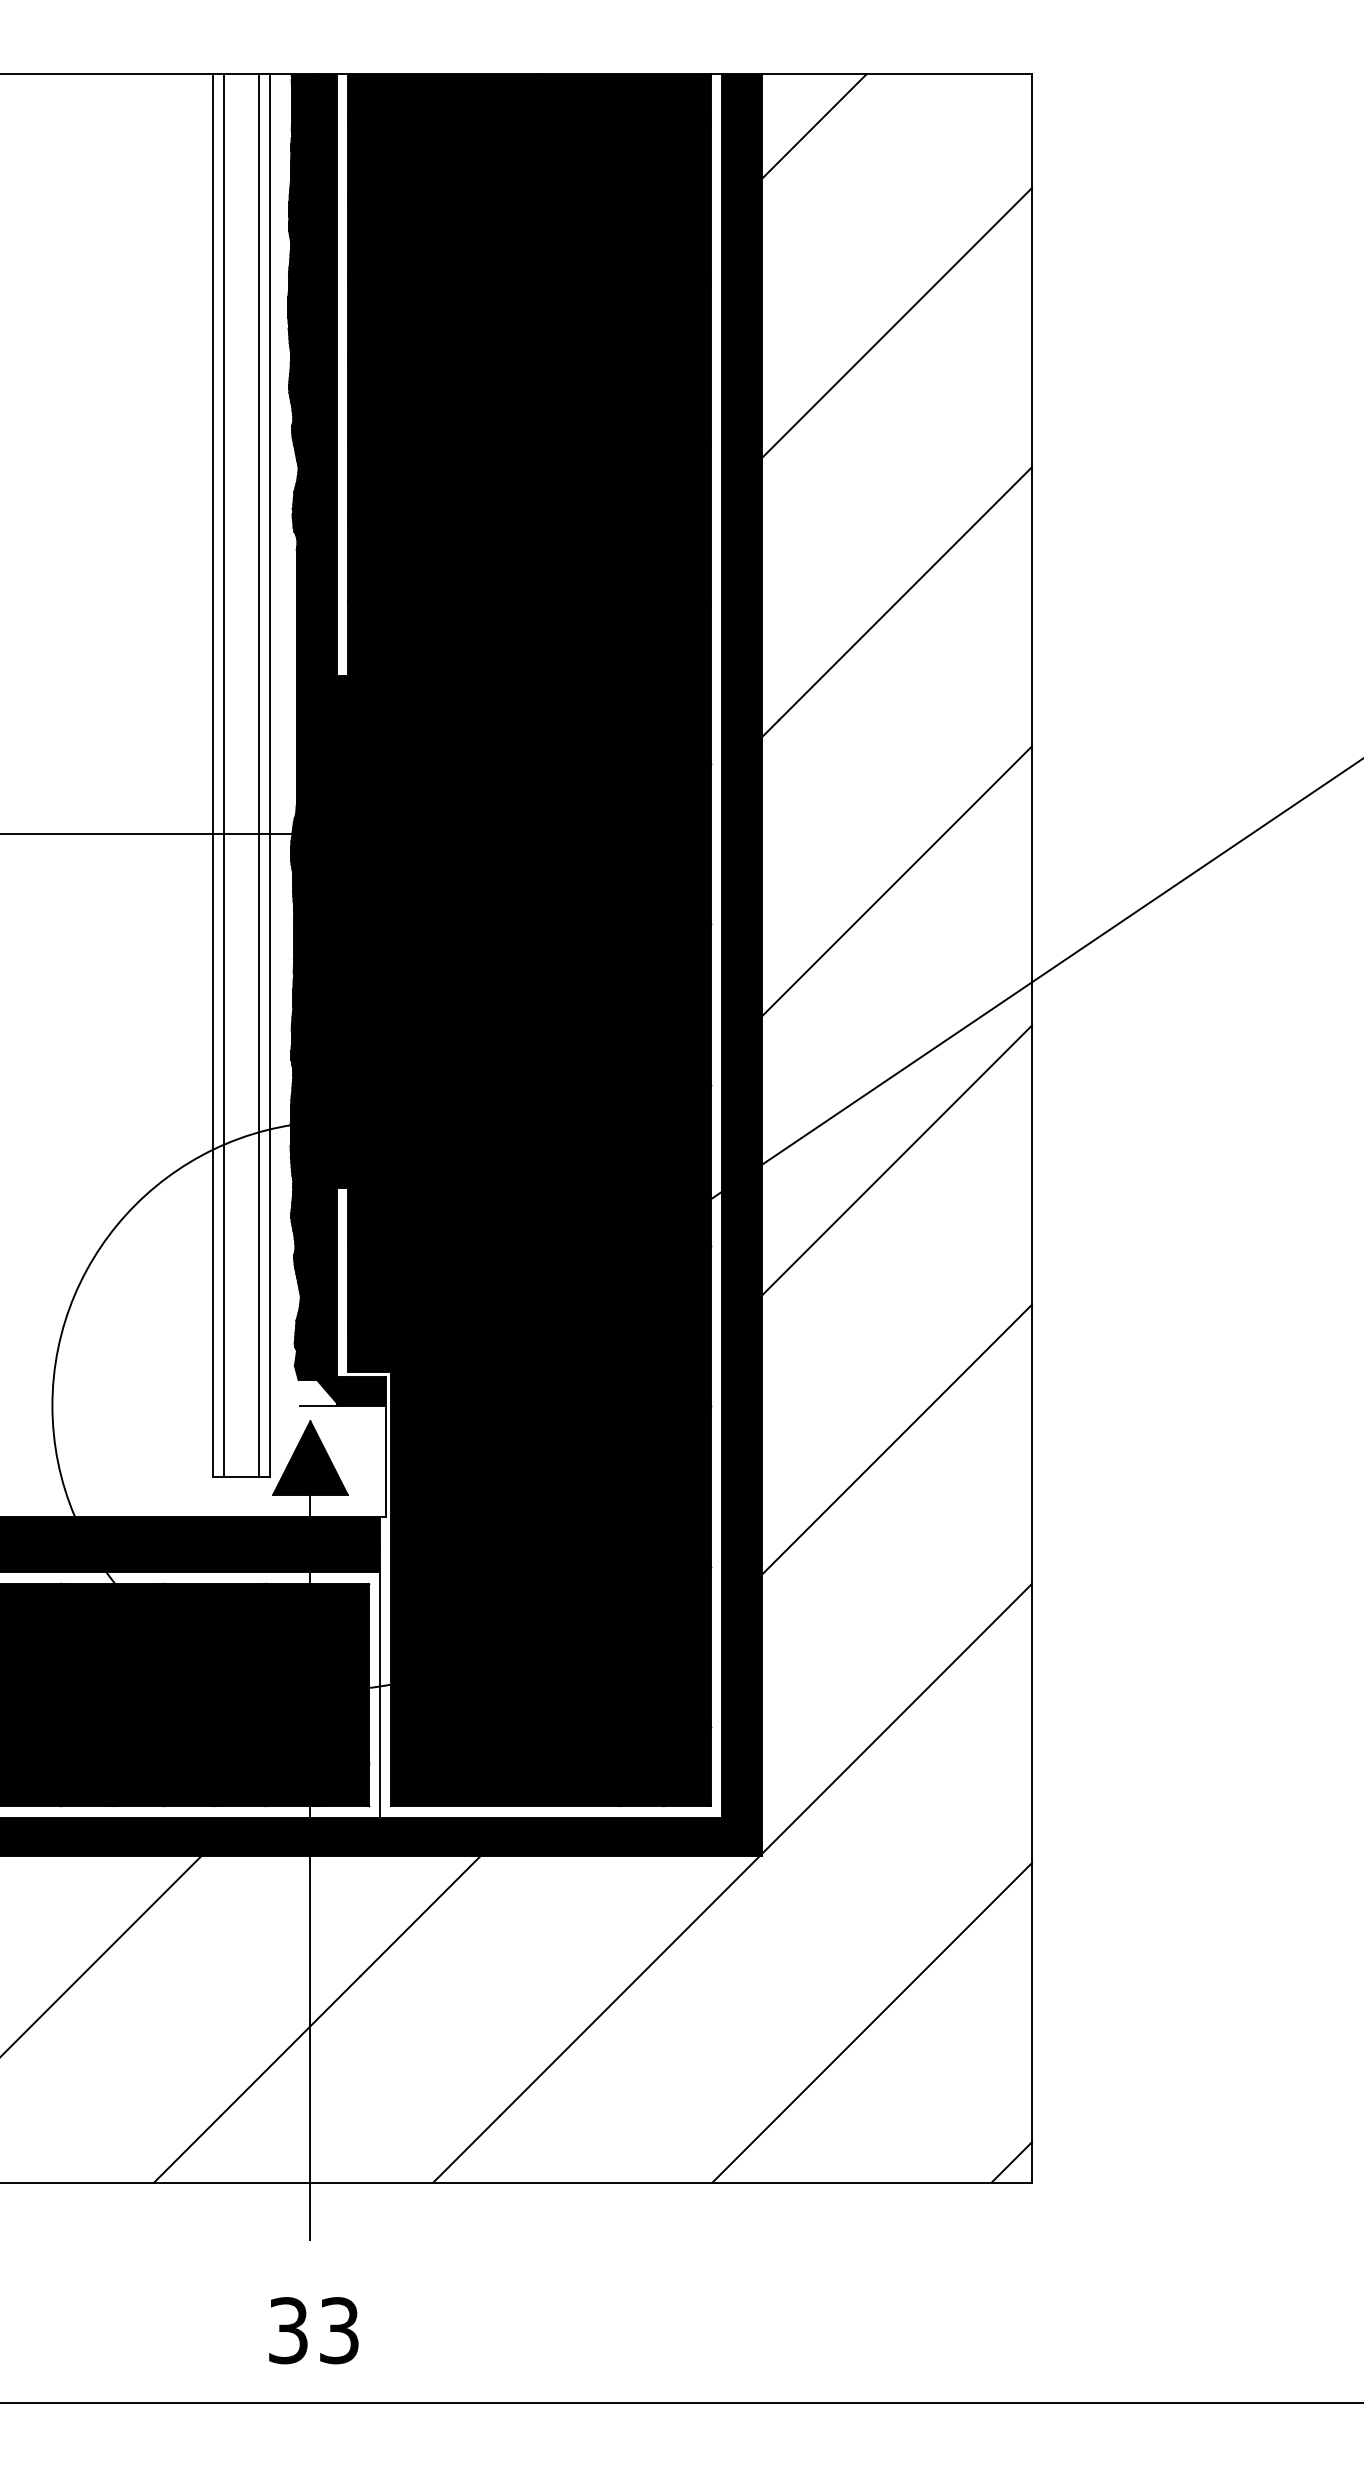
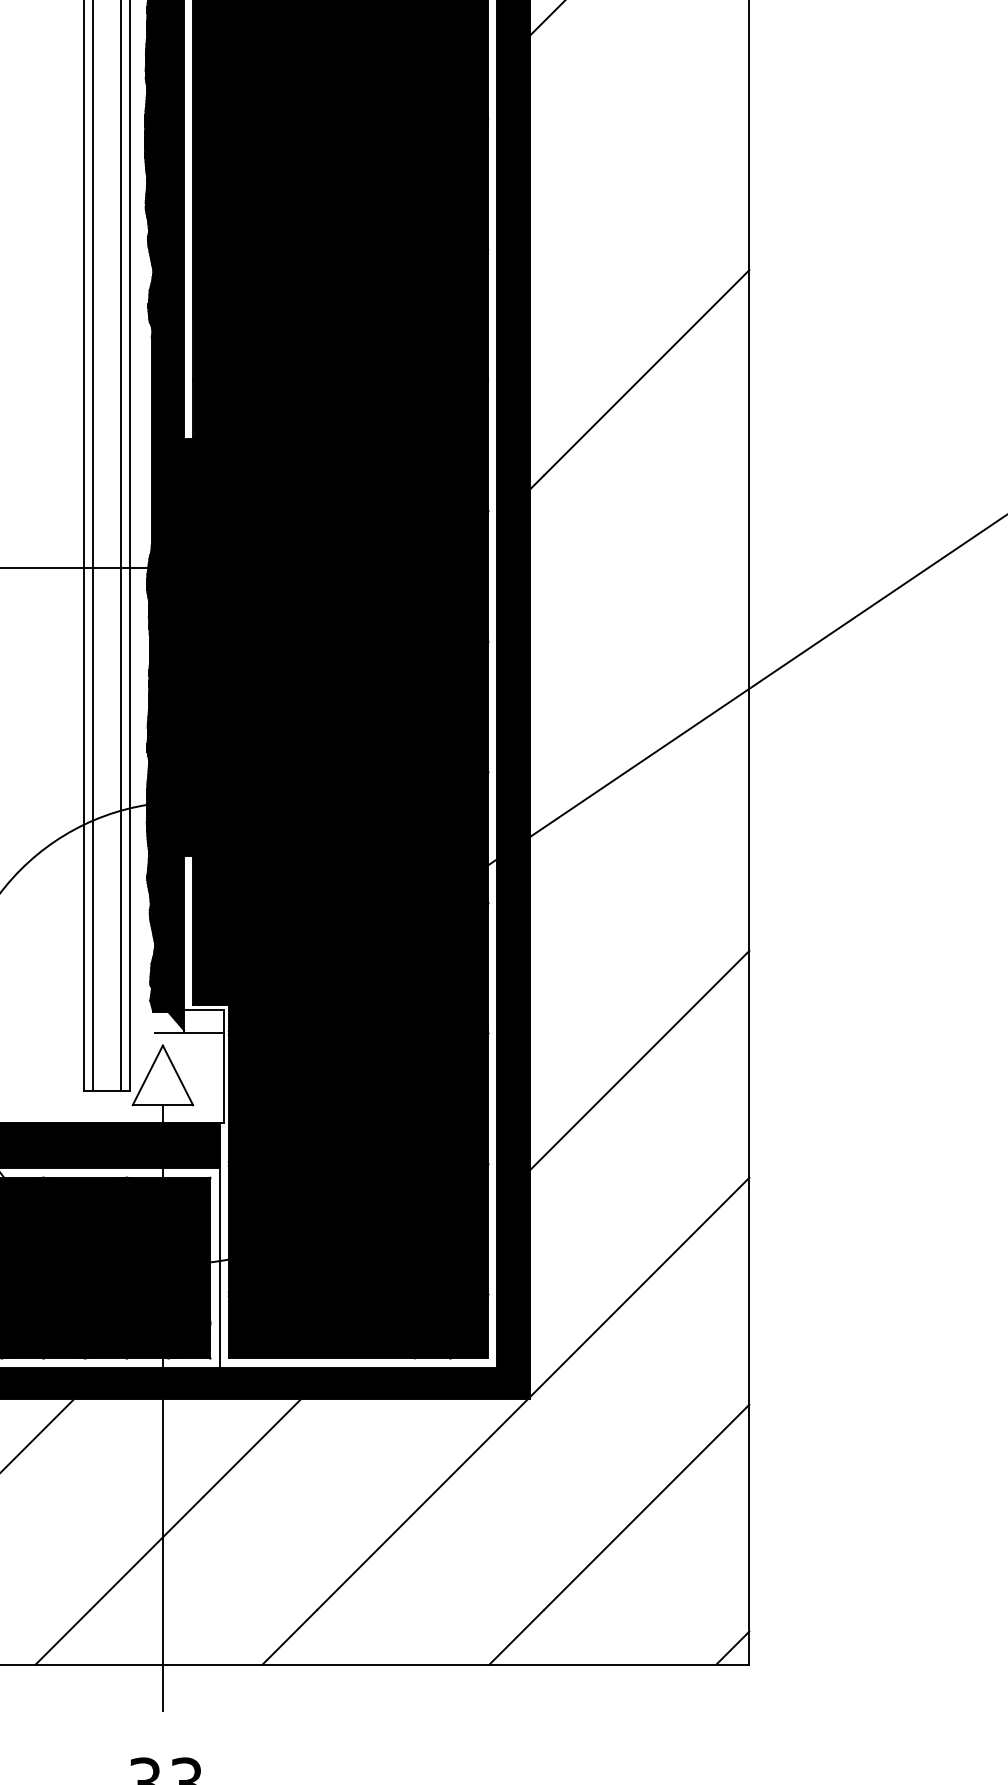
line: (896, 323) -> (639, 153), removed
line: (896, 881) -> (639, 606), removed
line: (896, 1160) -> (639, 833), removed
fill: (360, 1391) -> (203, 1021), removed
fill: (310, 1457) -> (162, 1075), removed

